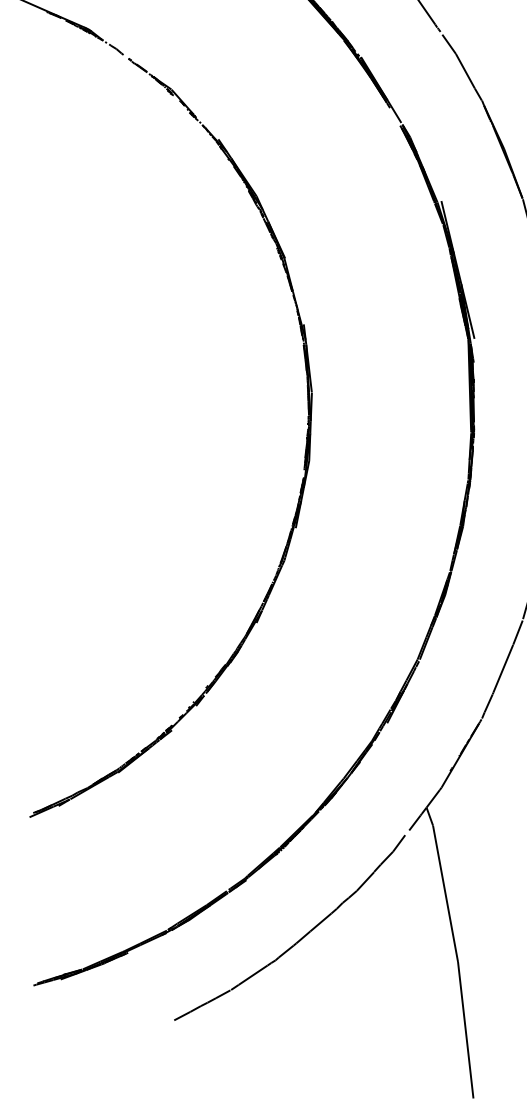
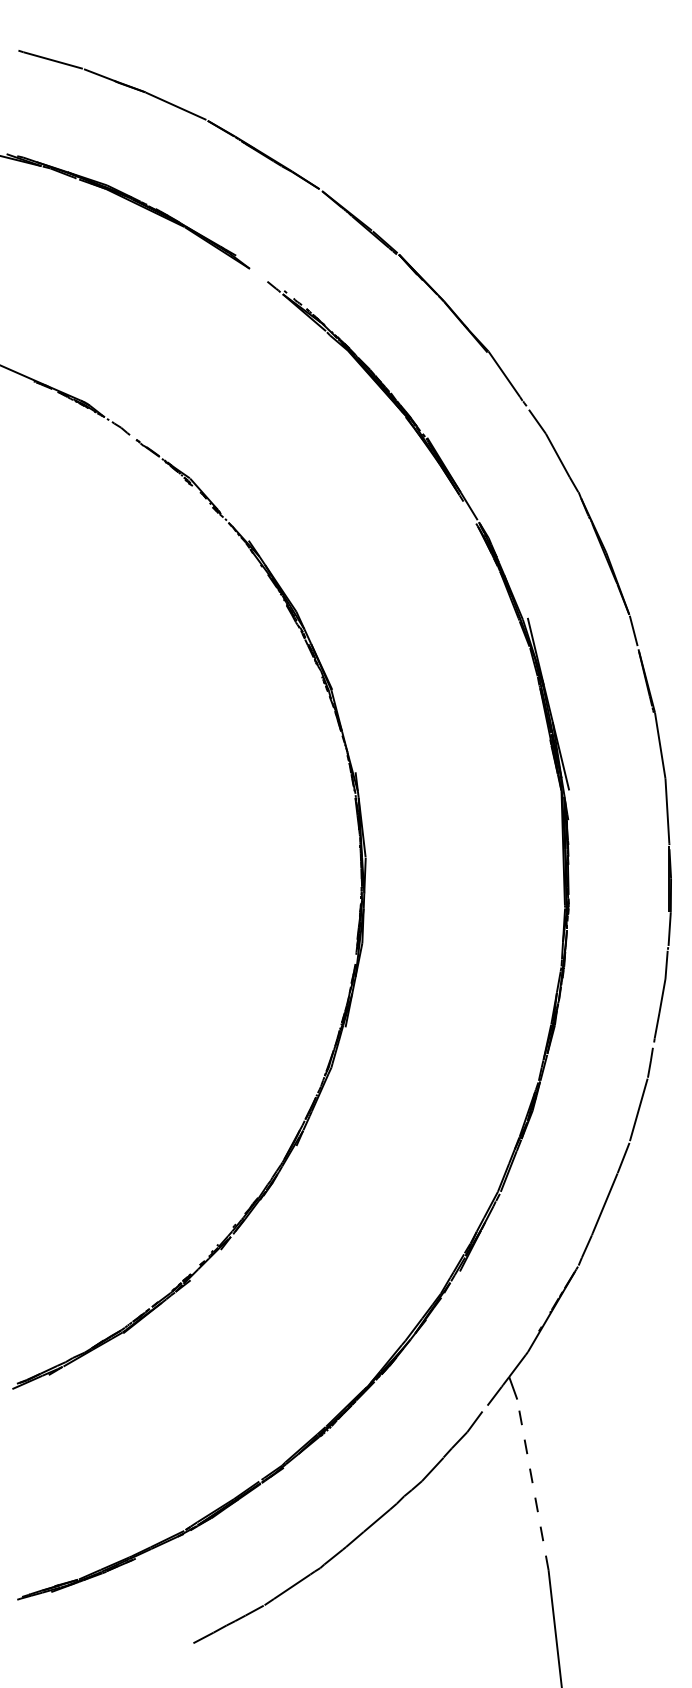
line: (445, 893) -> (532, 1484), solid -> dashed

